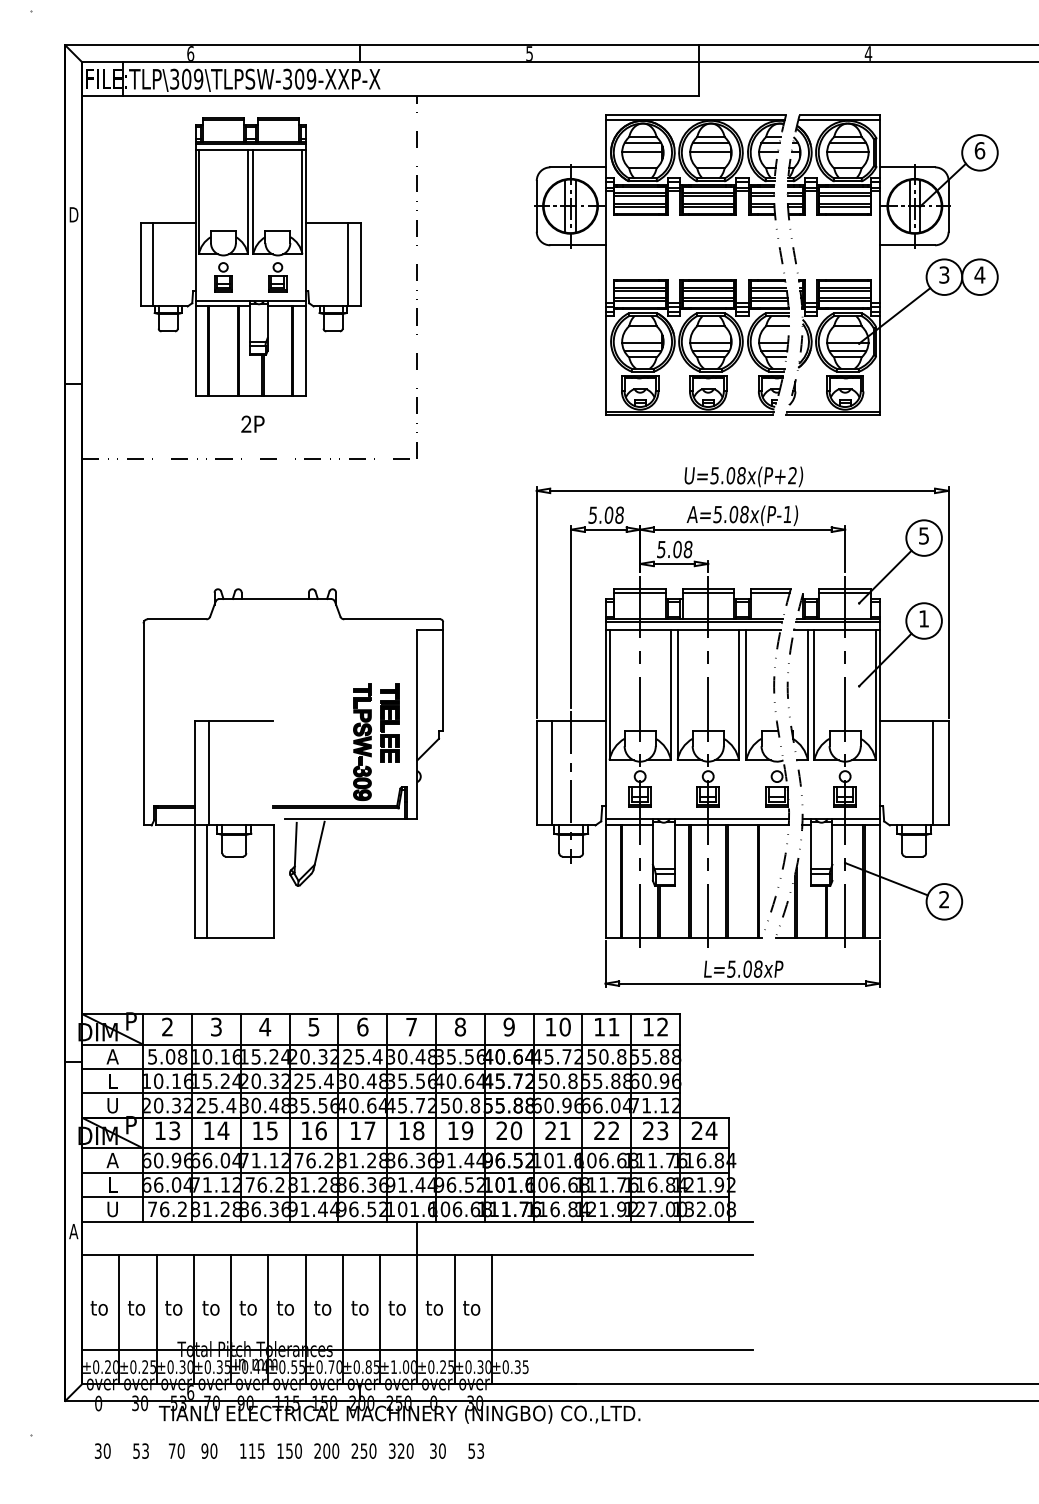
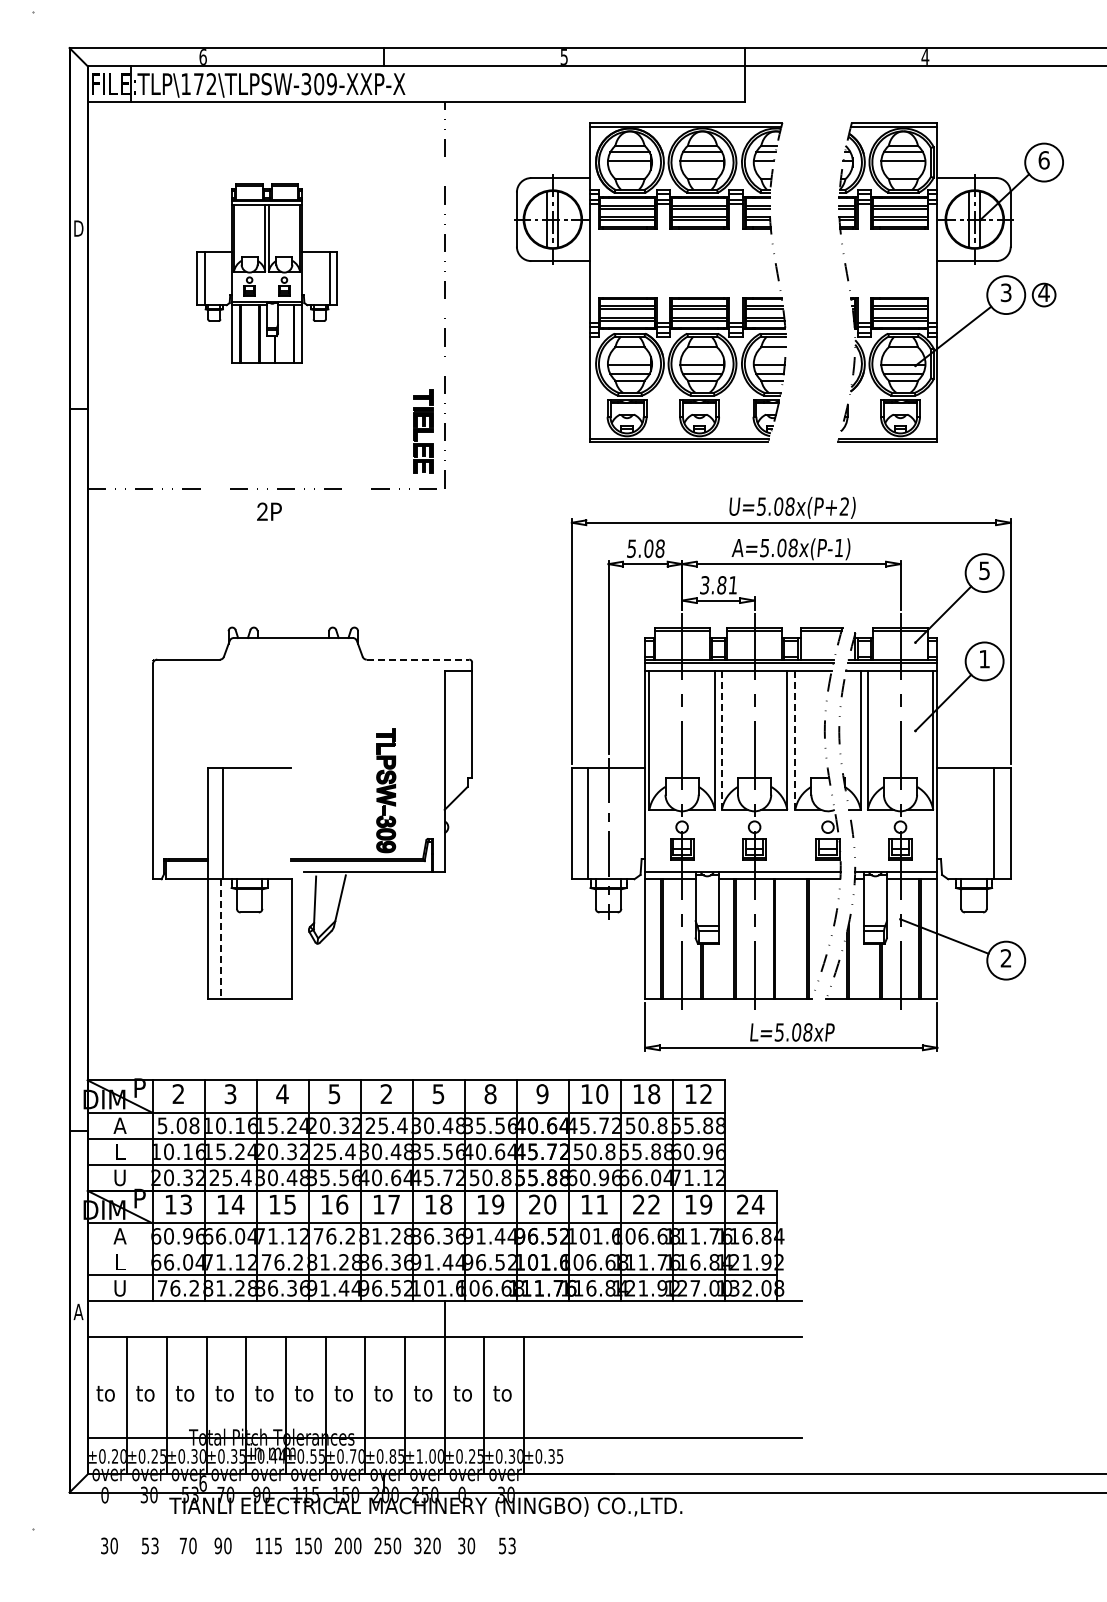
text: (186, 79) -> (198, 84), TLP\309\TLPSW-309-XXP-X -> TLP\172\TLPSW-309-XXP-X
part: (250, 256) -> (266, 273), size x0.6
circle: (980, 277) -> (1044, 295), size x0.6
part: (662, 279) -> (650, 297), moved
text: (252, 423) -> (269, 511), moved
text: (675, 549) -> (719, 585), 5.08 -> 3.81
line: (392, 619) -> (418, 659), solid -> dashed
line: (677, 696) -> (721, 741), solid -> dashed
line: (746, 696) -> (795, 741), solid -> dashed
part: (389, 723) -> (423, 431), moved
line: (206, 881) -> (220, 939), solid -> dashed
text: (362, 1027) -> (386, 1094), 6 -> 2
text: (411, 1027) -> (438, 1094), 7 -> 5
text: (614, 1027) -> (654, 1094), 11 -> 18
text: (550, 1130) -> (586, 1204), 21 -> 11
text: (655, 1130) -> (698, 1204), 23 -> 19
line: (405, 1172) -> (431, 1249), removed

